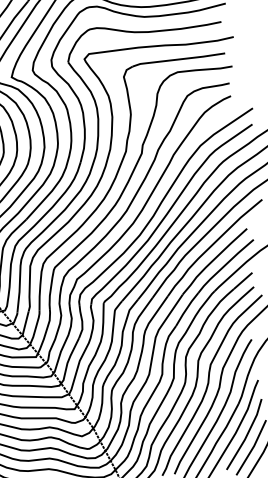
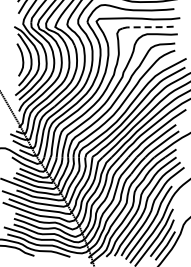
line: (178, 59) -> (148, 27), solid -> dashed

